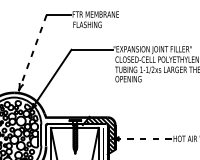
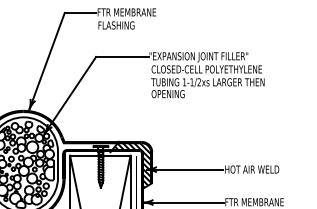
line: (32, 53) -> (46, 61), dashed -> solid
line: (141, 138) -> (184, 169), dashed -> solid

